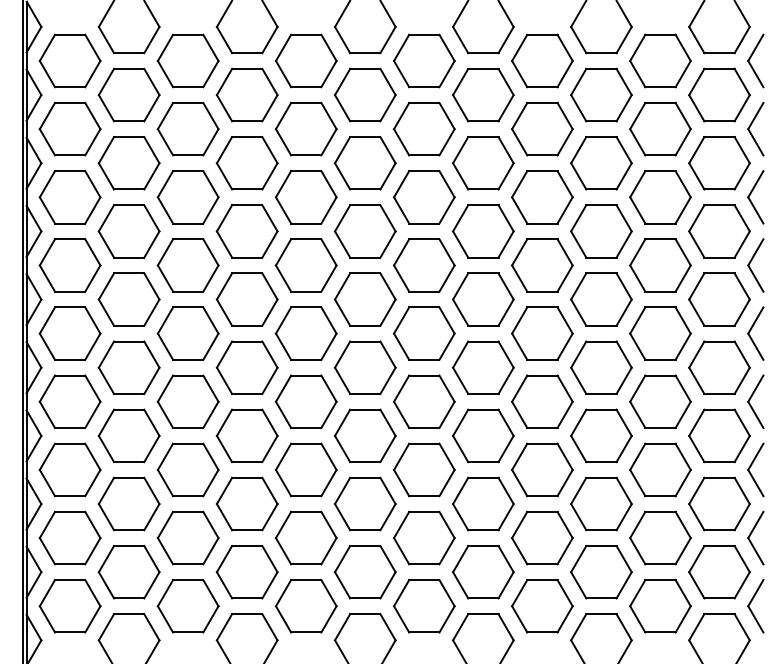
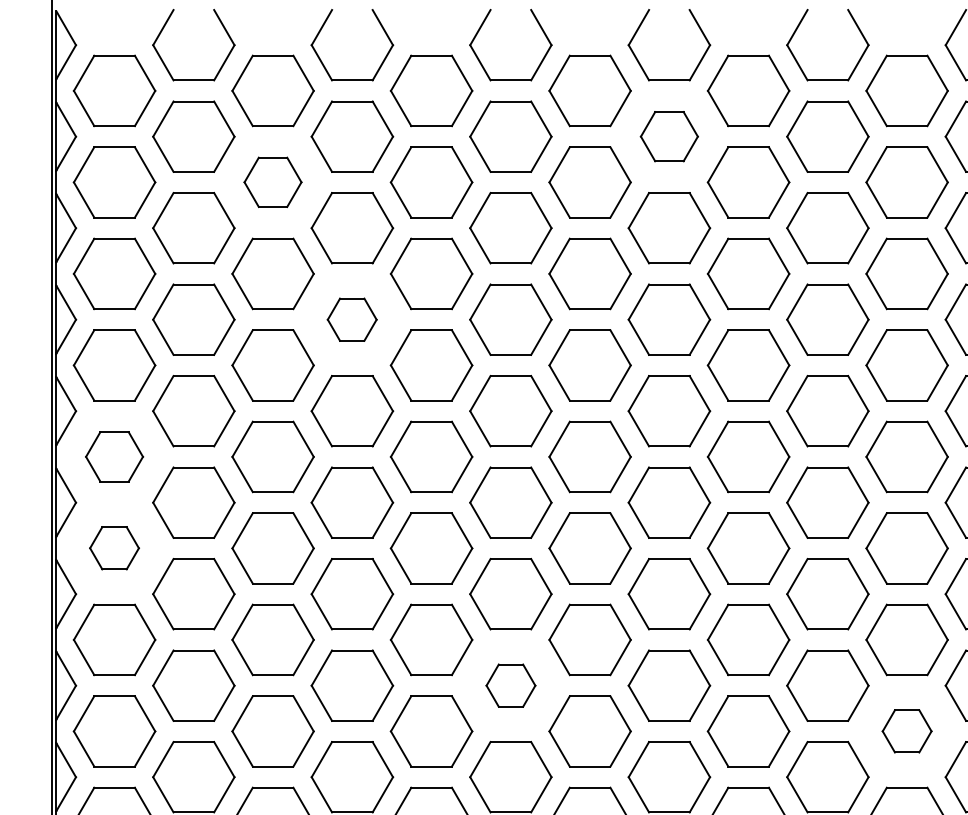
part: (483, 94) -> (669, 135), size x0.7
part: (187, 128) -> (272, 181), size x0.7
part: (246, 231) -> (351, 319), size x0.6
part: (69, 333) -> (113, 456), size x0.7
part: (69, 401) -> (113, 548), size x0.6
part: (365, 503) -> (511, 684), size x0.6
part: (660, 537) -> (907, 730), size x0.6

